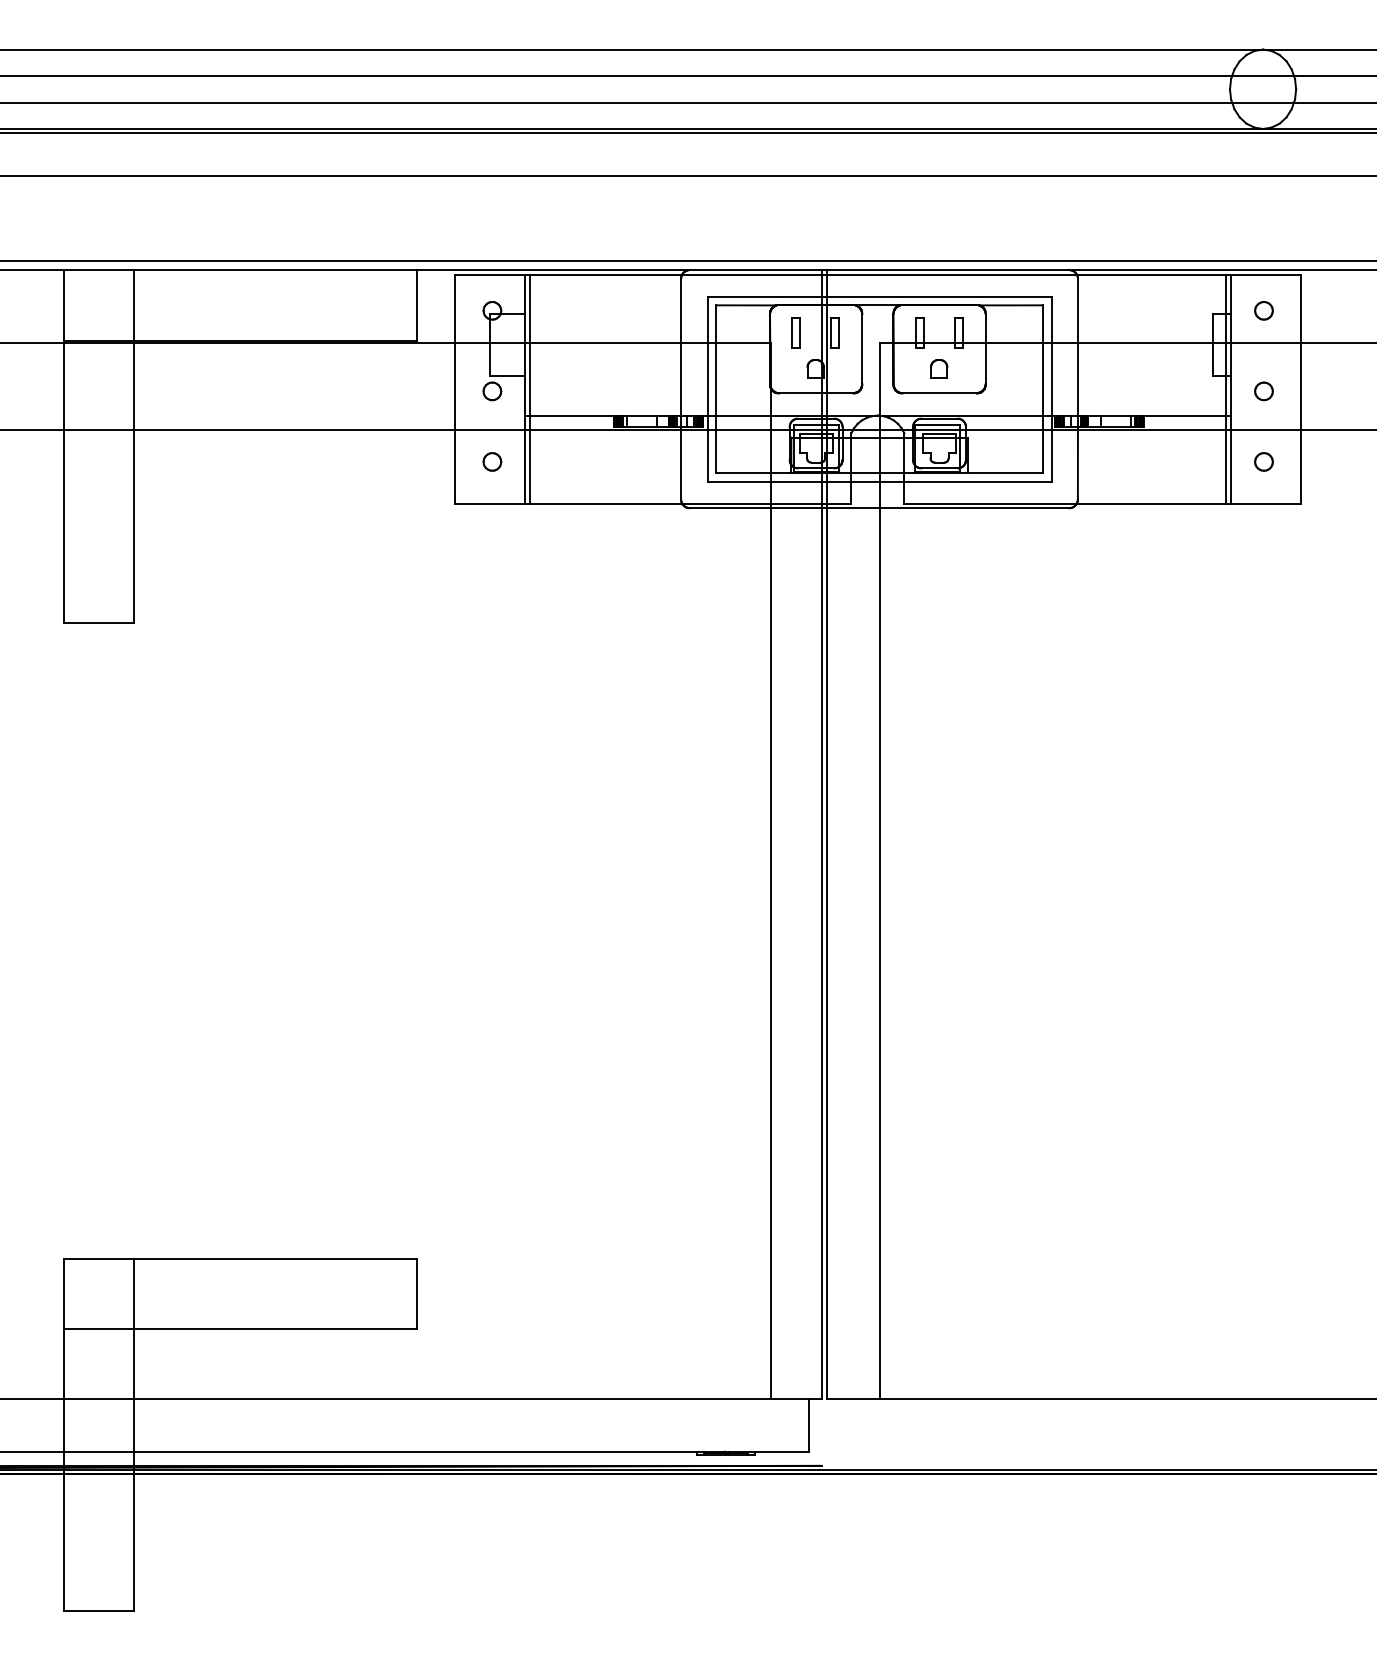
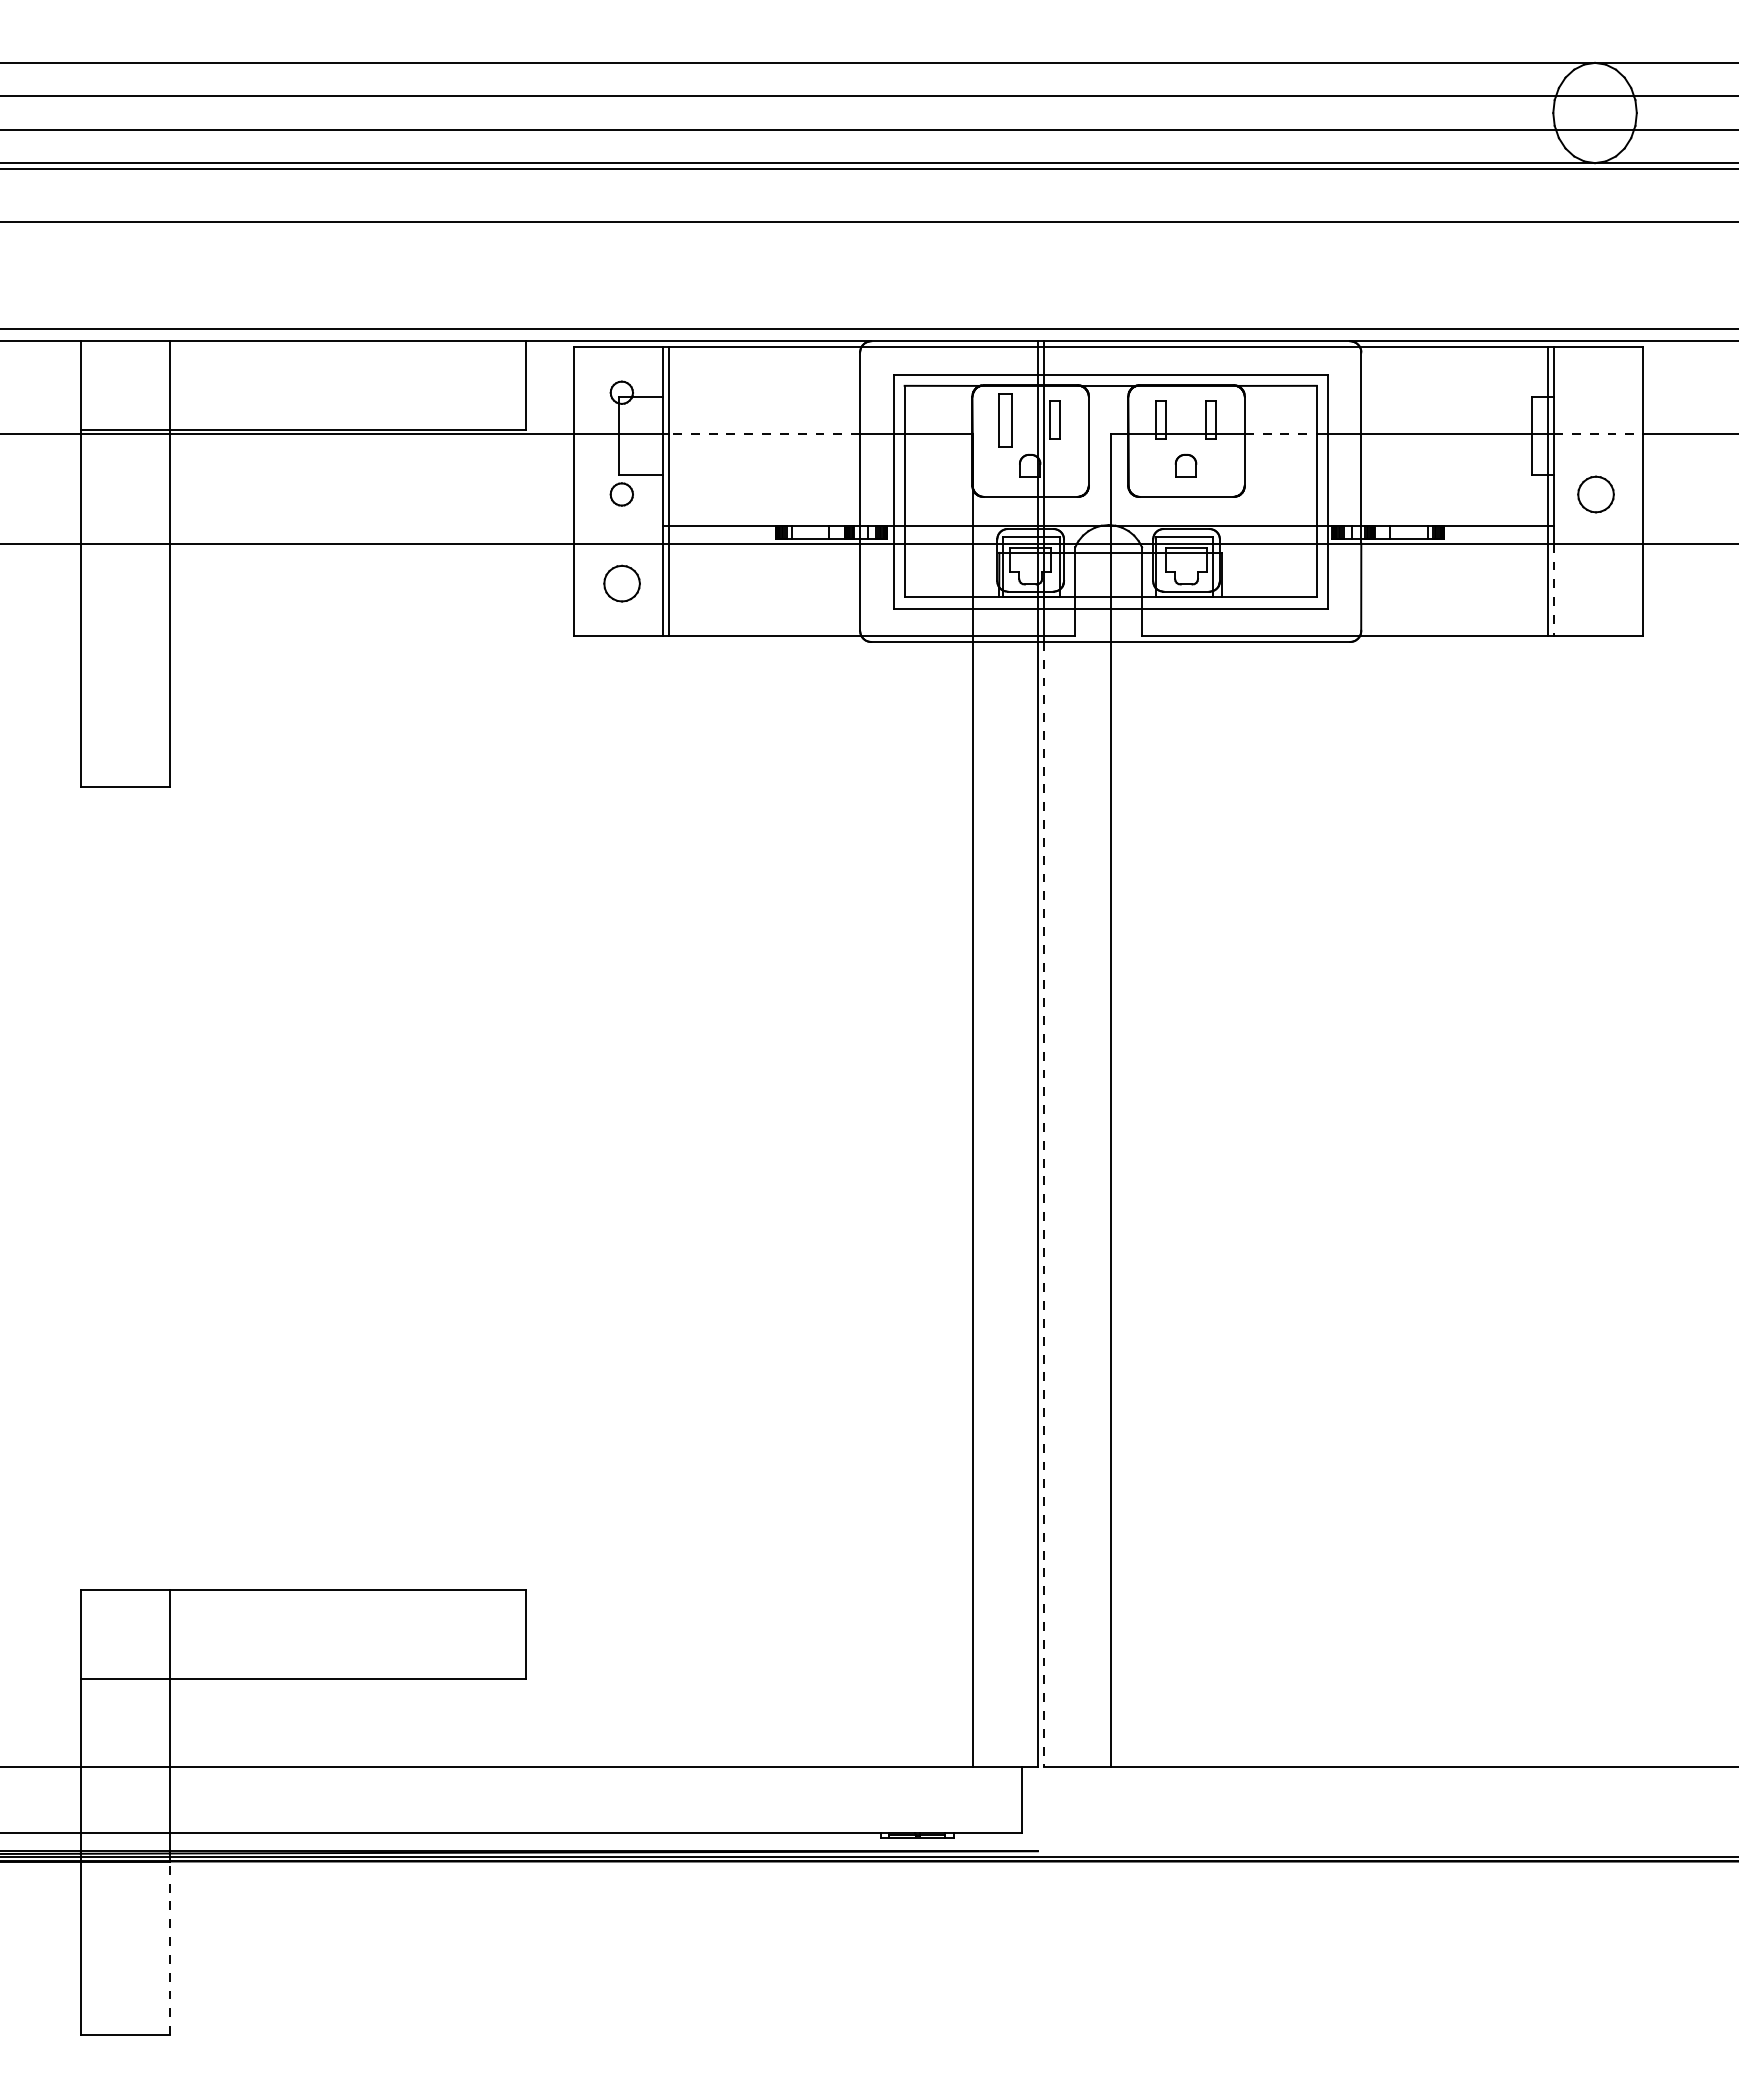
part: (1264, 310) -> (1596, 392), removed
part: (796, 331) -> (1005, 419), size x1.4
line: (605, 343) -> (764, 433), solid -> dashed
line: (1013, 343) -> (1280, 433), solid -> dashed
line: (1265, 343) -> (1598, 433), solid -> dashed
part: (1264, 391) -> (1596, 494), size x1.6
part: (492, 461) -> (621, 583), size x1.6
part: (1264, 461) -> (1596, 583), removed
line: (1230, 467) -> (1554, 590), solid -> dashed
line: (826, 953) -> (1043, 1204), solid -> dashed
line: (134, 1542) -> (169, 1948), solid -> dashed

